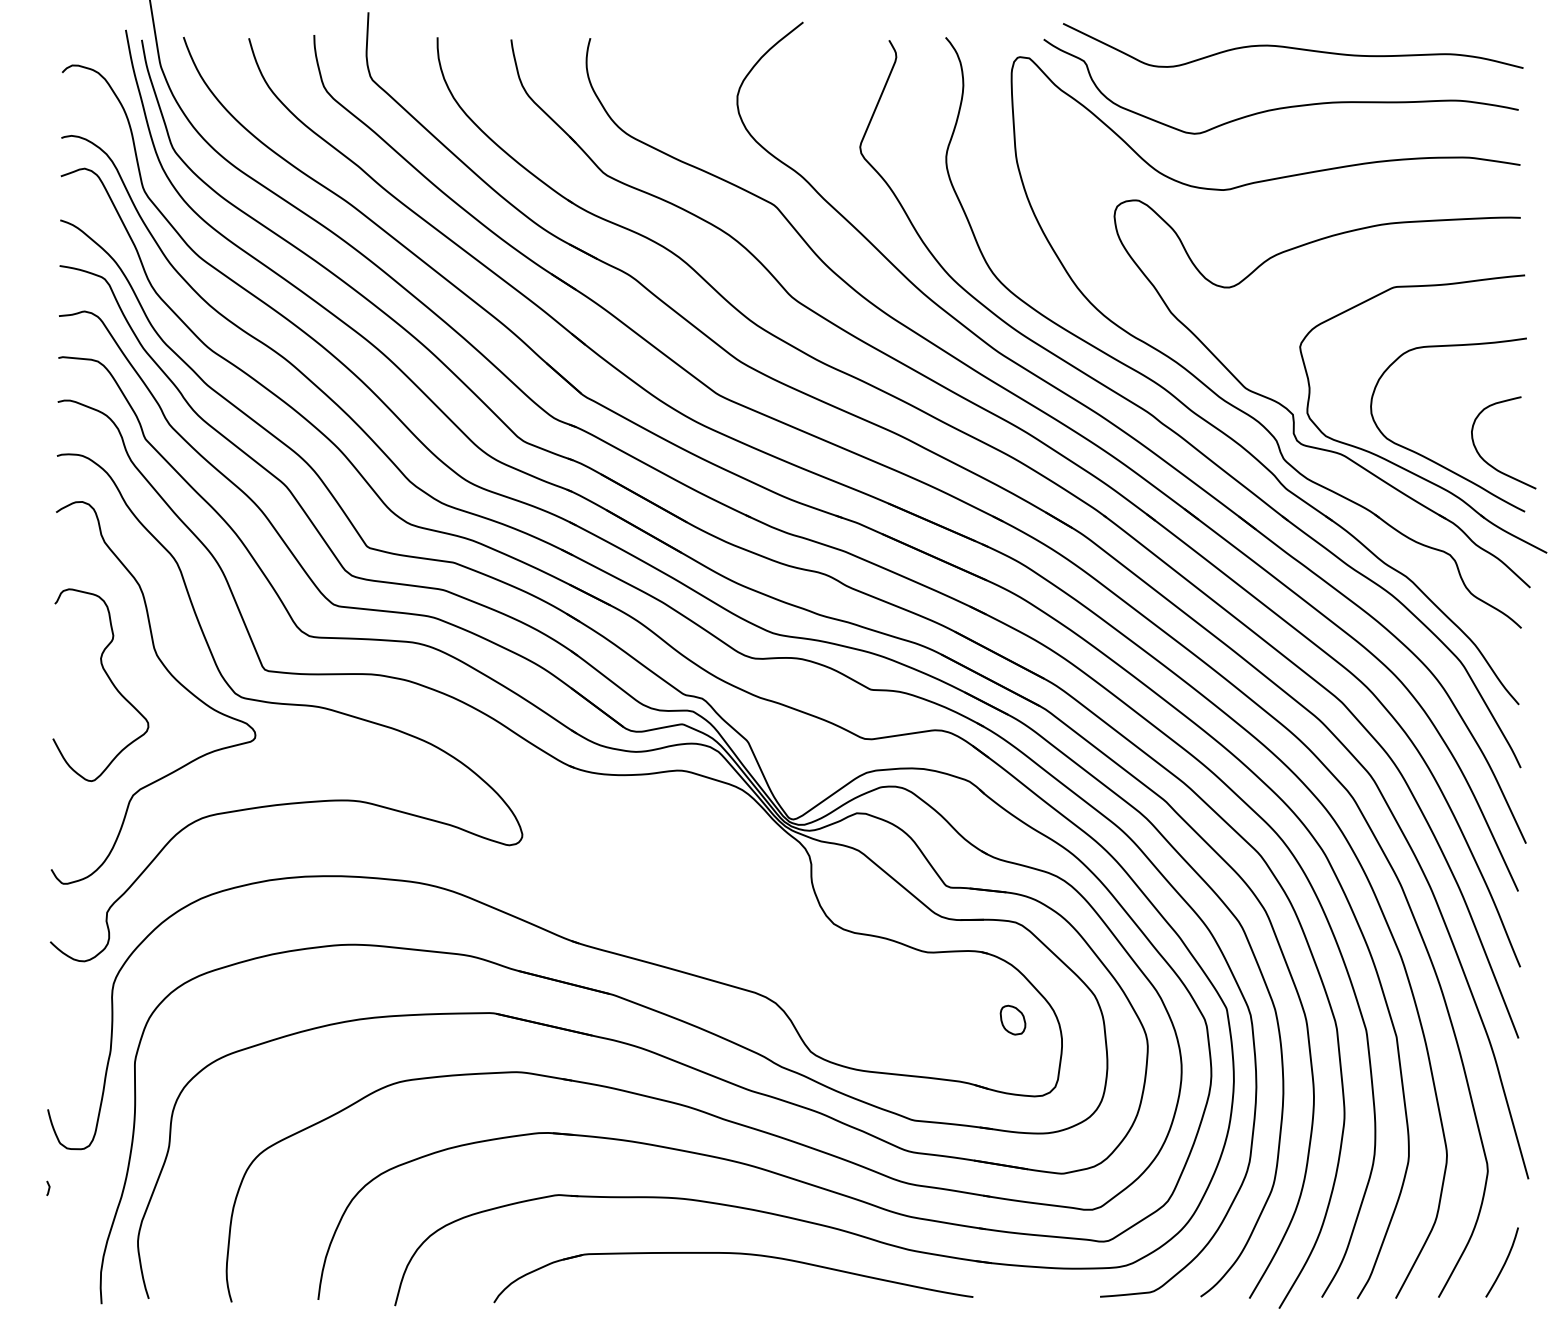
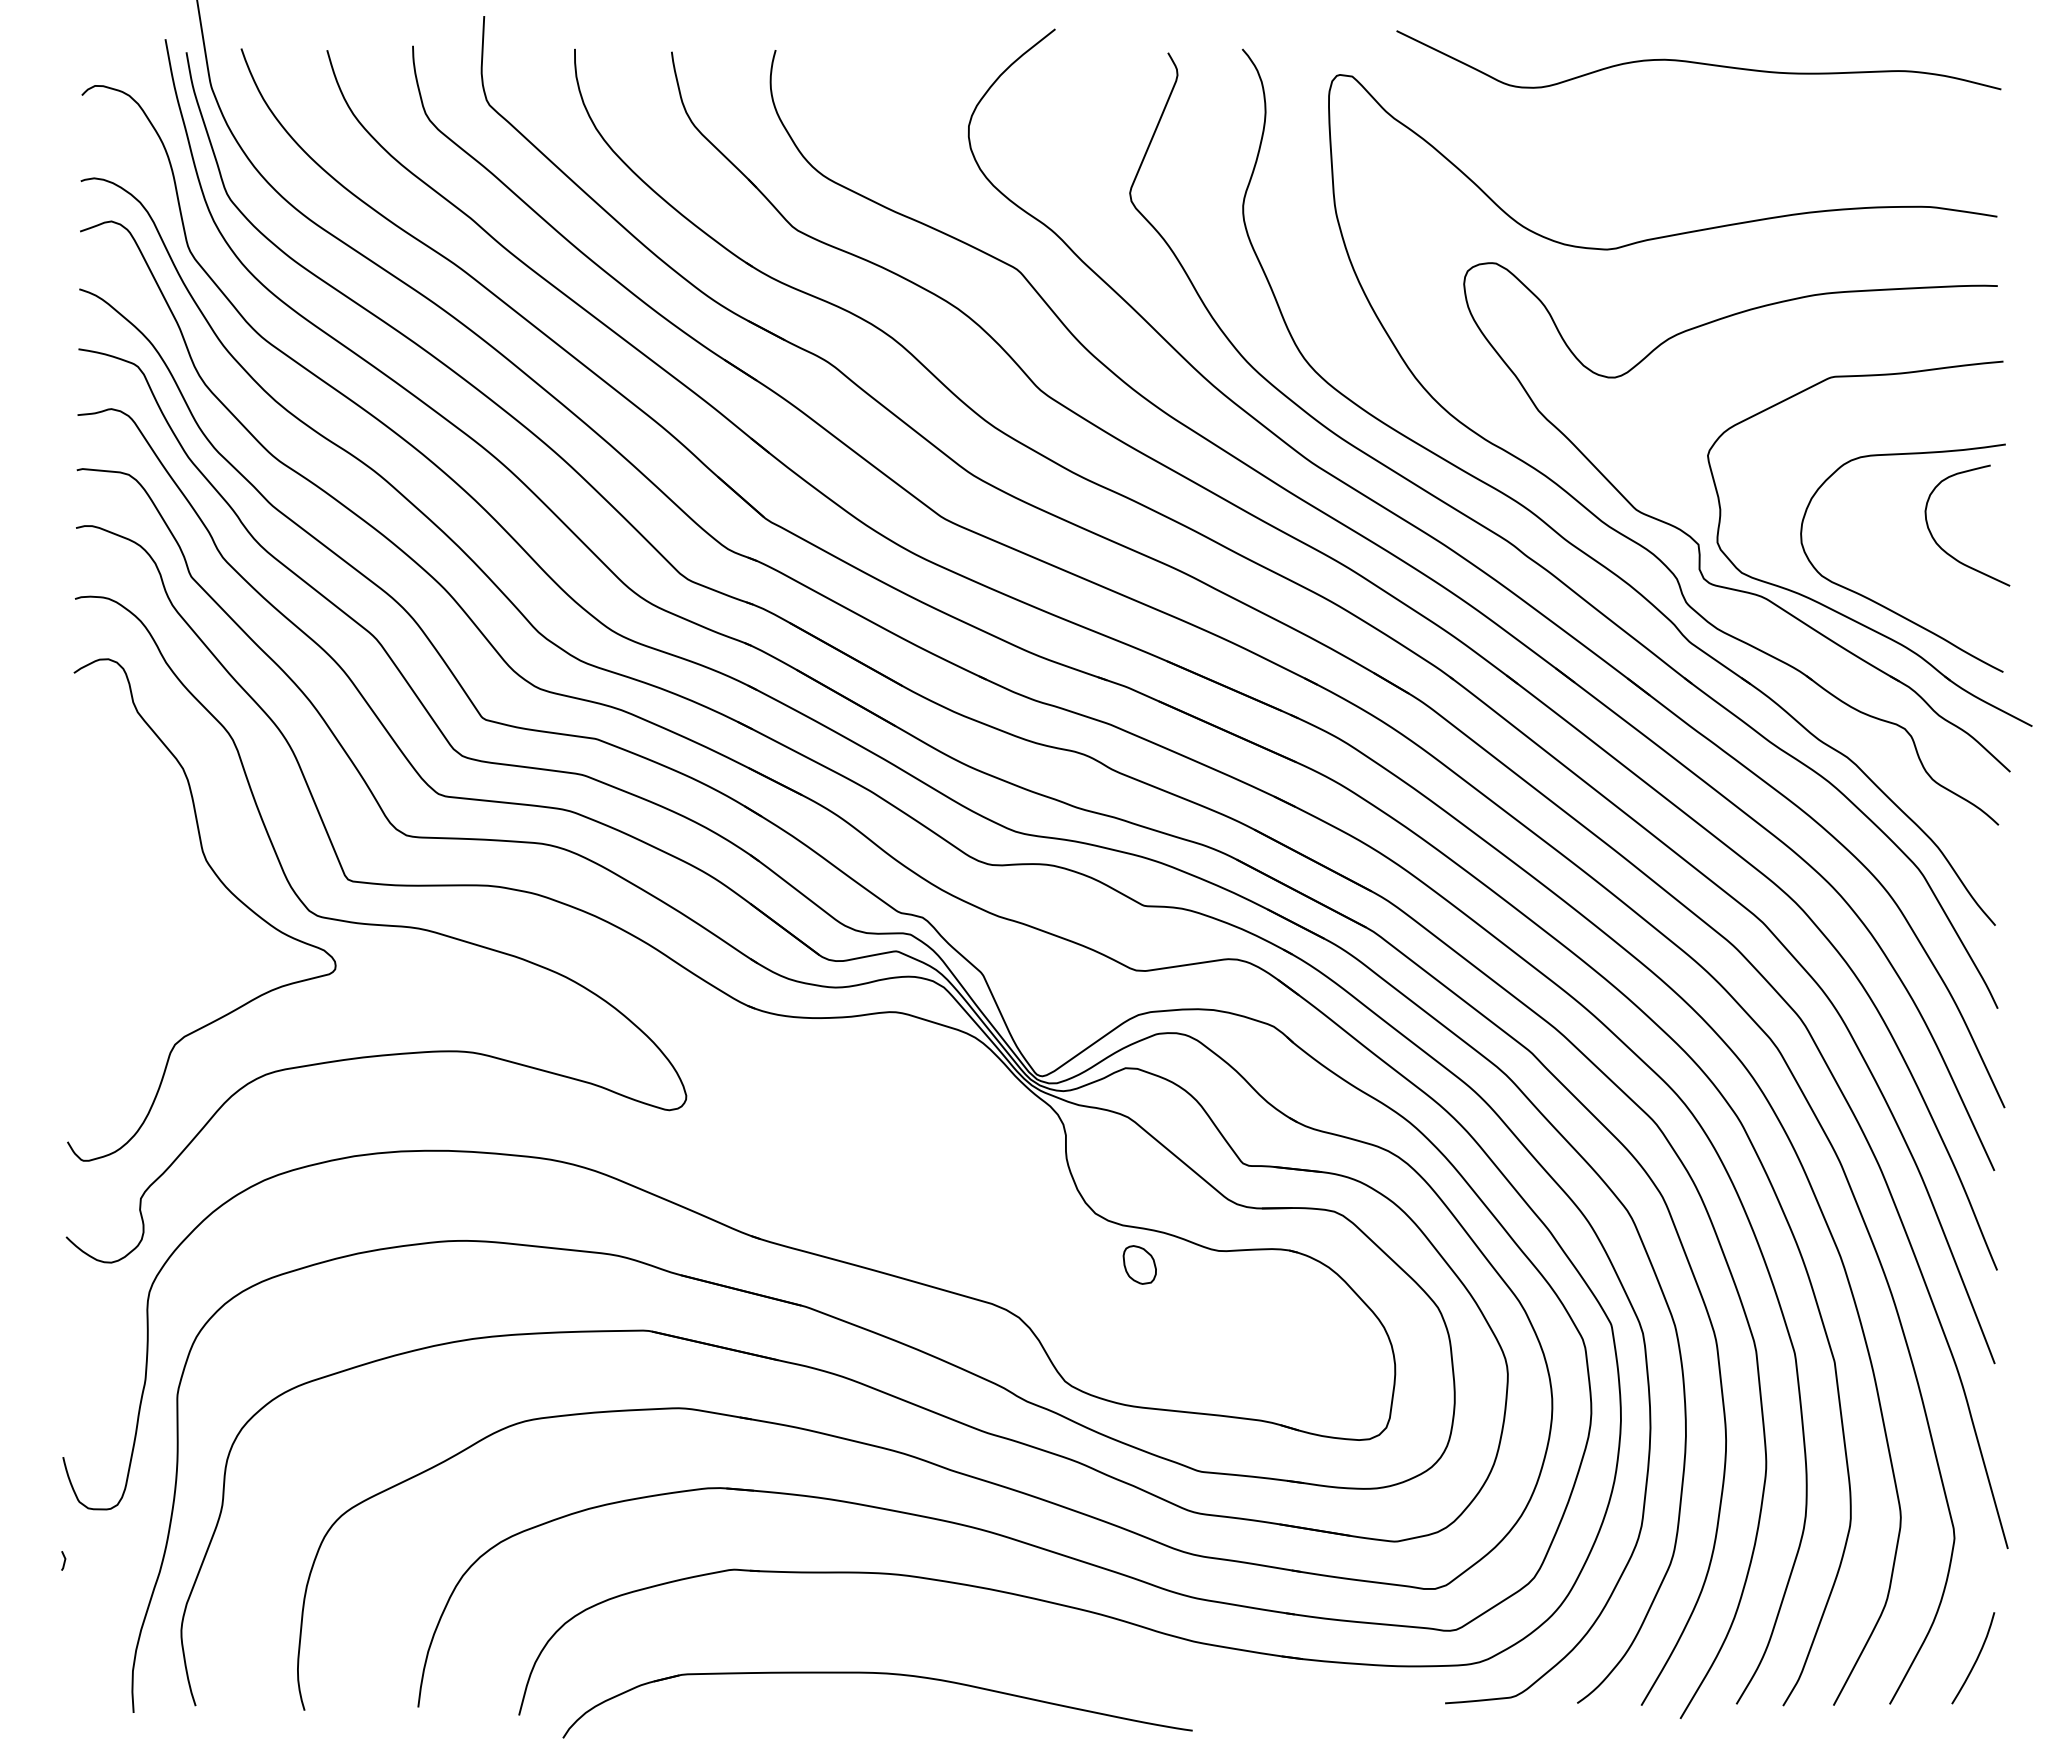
curve: (1283, 107) -> (1686, 140), removed
curve: (1486, 461) -> (1944, 549), moved
curve: (109, 679) -> (143, 892), removed
part: (1012, 1019) -> (1139, 1264), moved
part: (734, 1254) -> (879, 1674), moved

